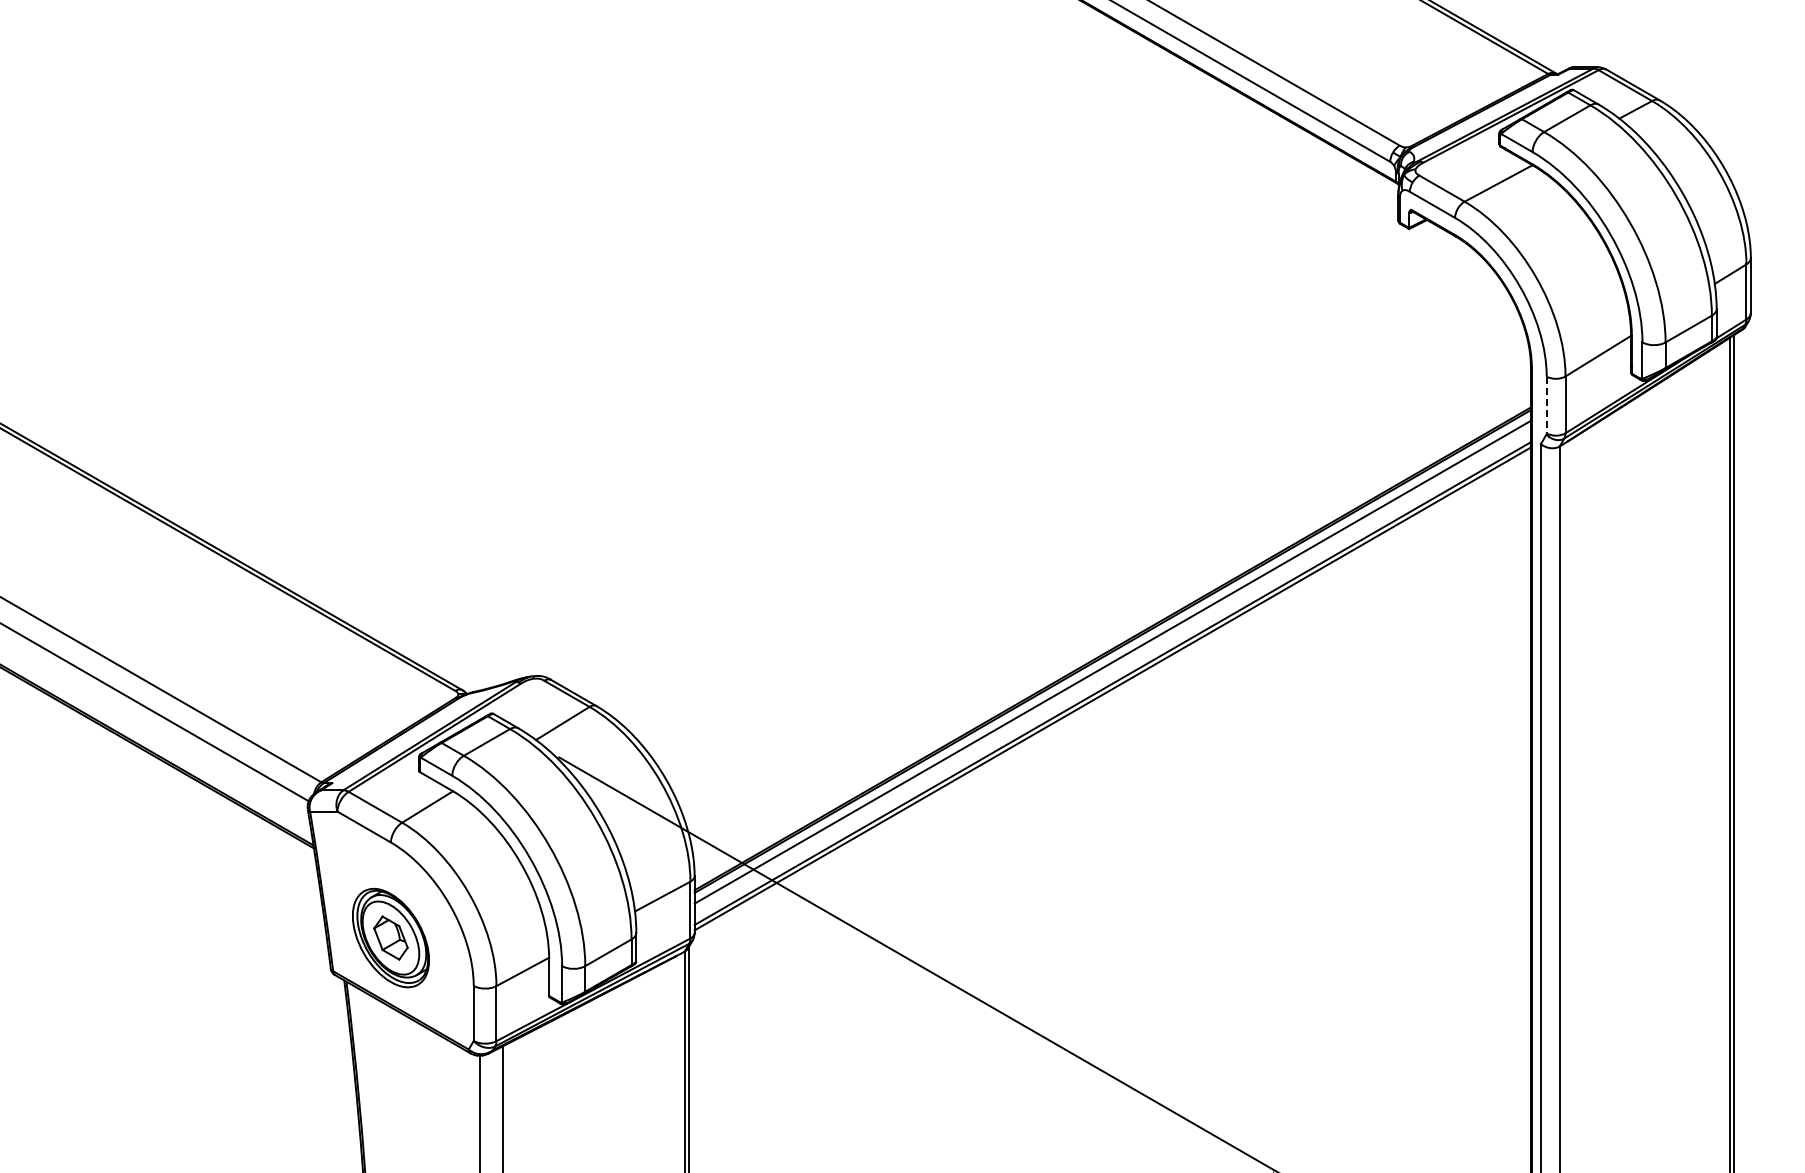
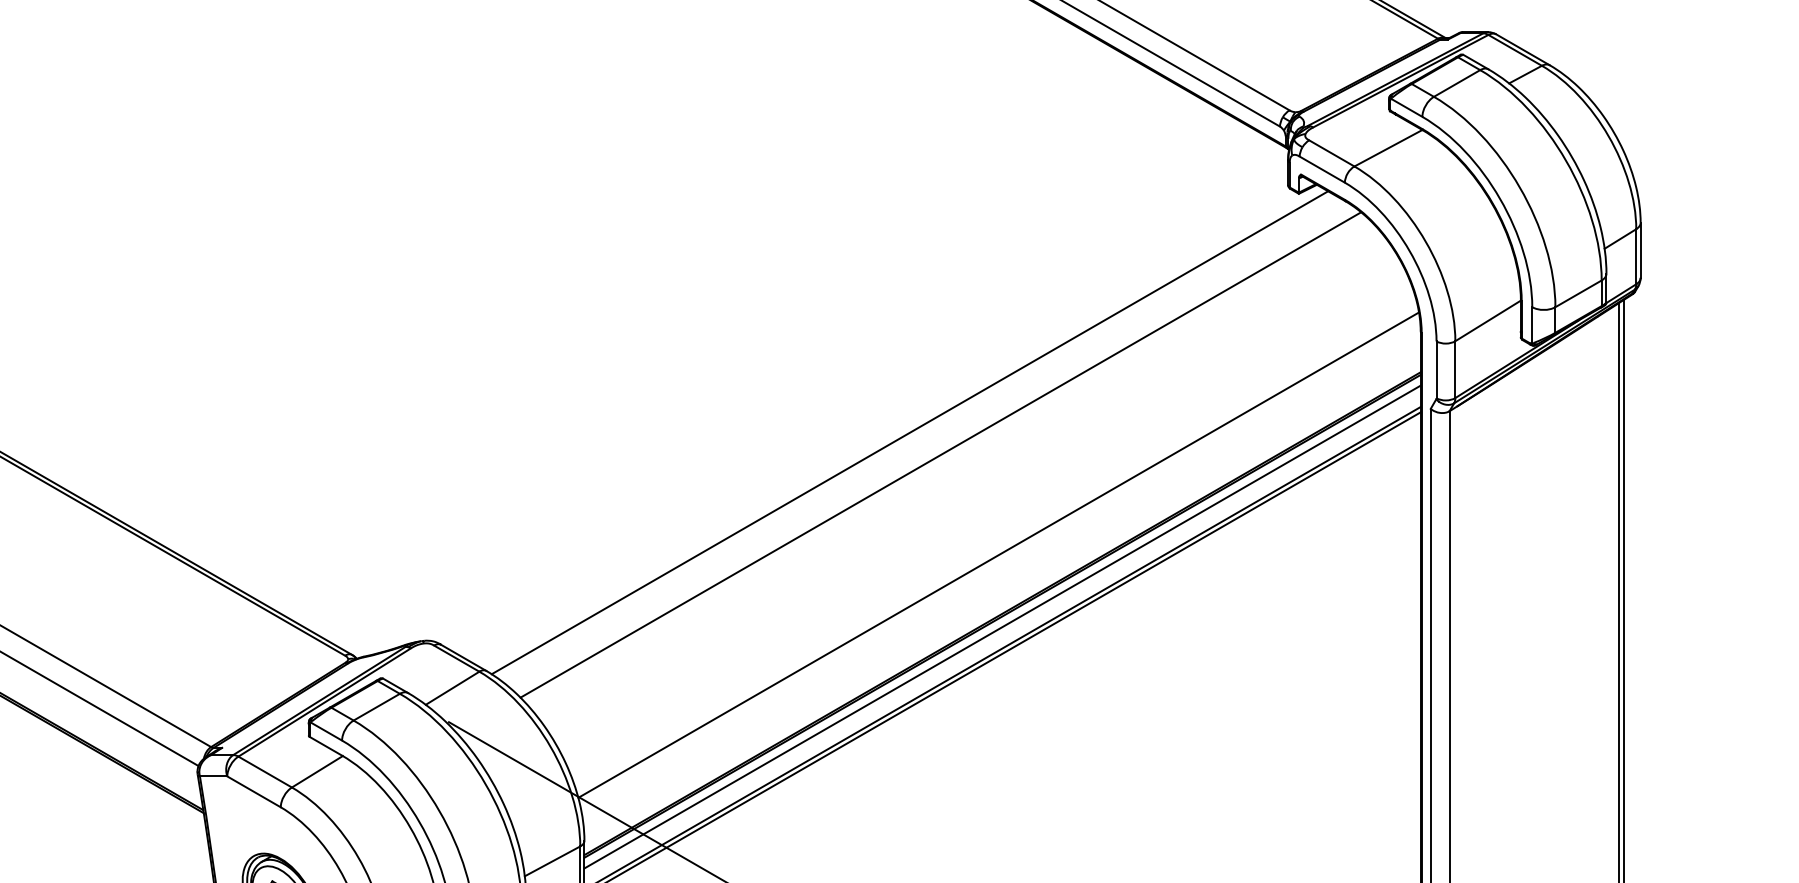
line: (1546, 405) -> (1436, 370), dashed -> solid
line: (1019, 467) -> (909, 432), added
line: (1050, 489) -> (940, 454), added
line: (1108, 590) -> (998, 555), added

